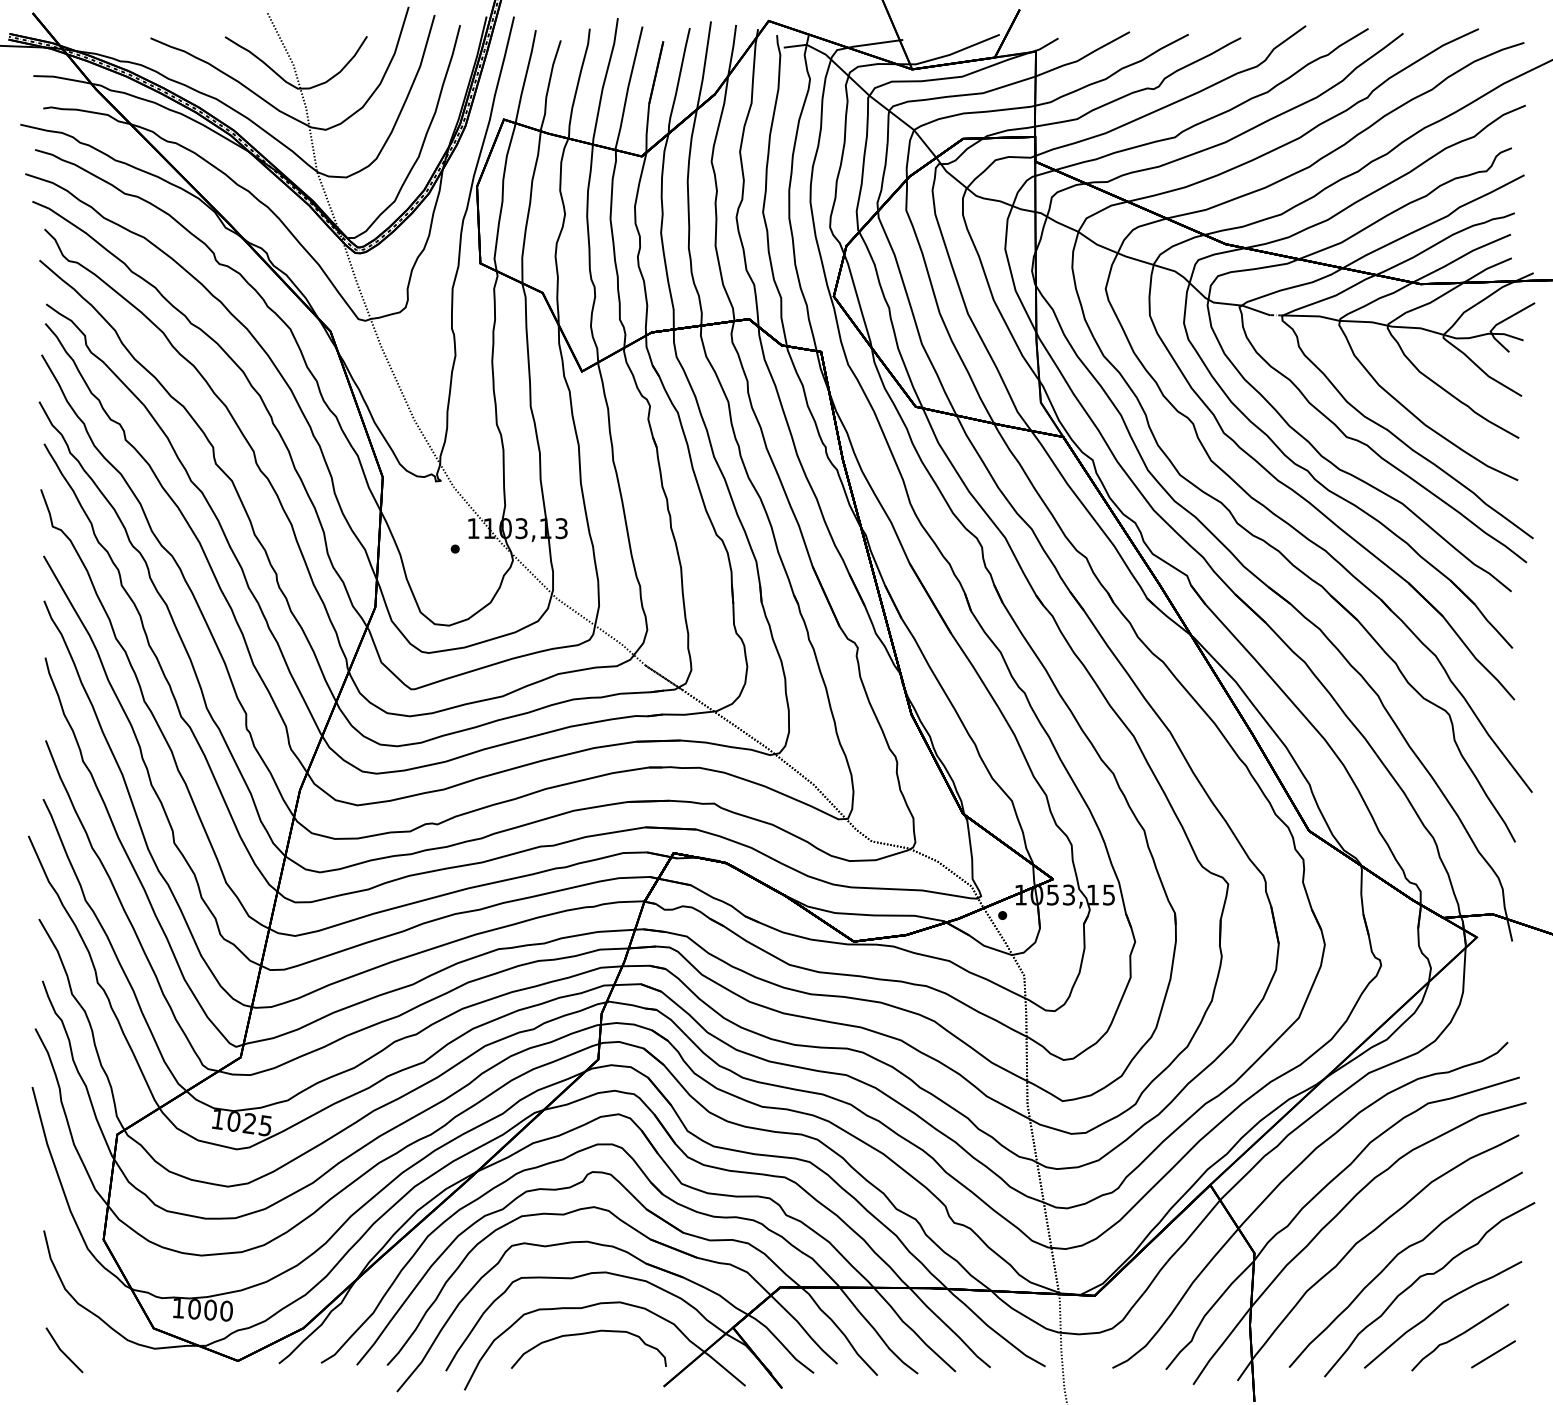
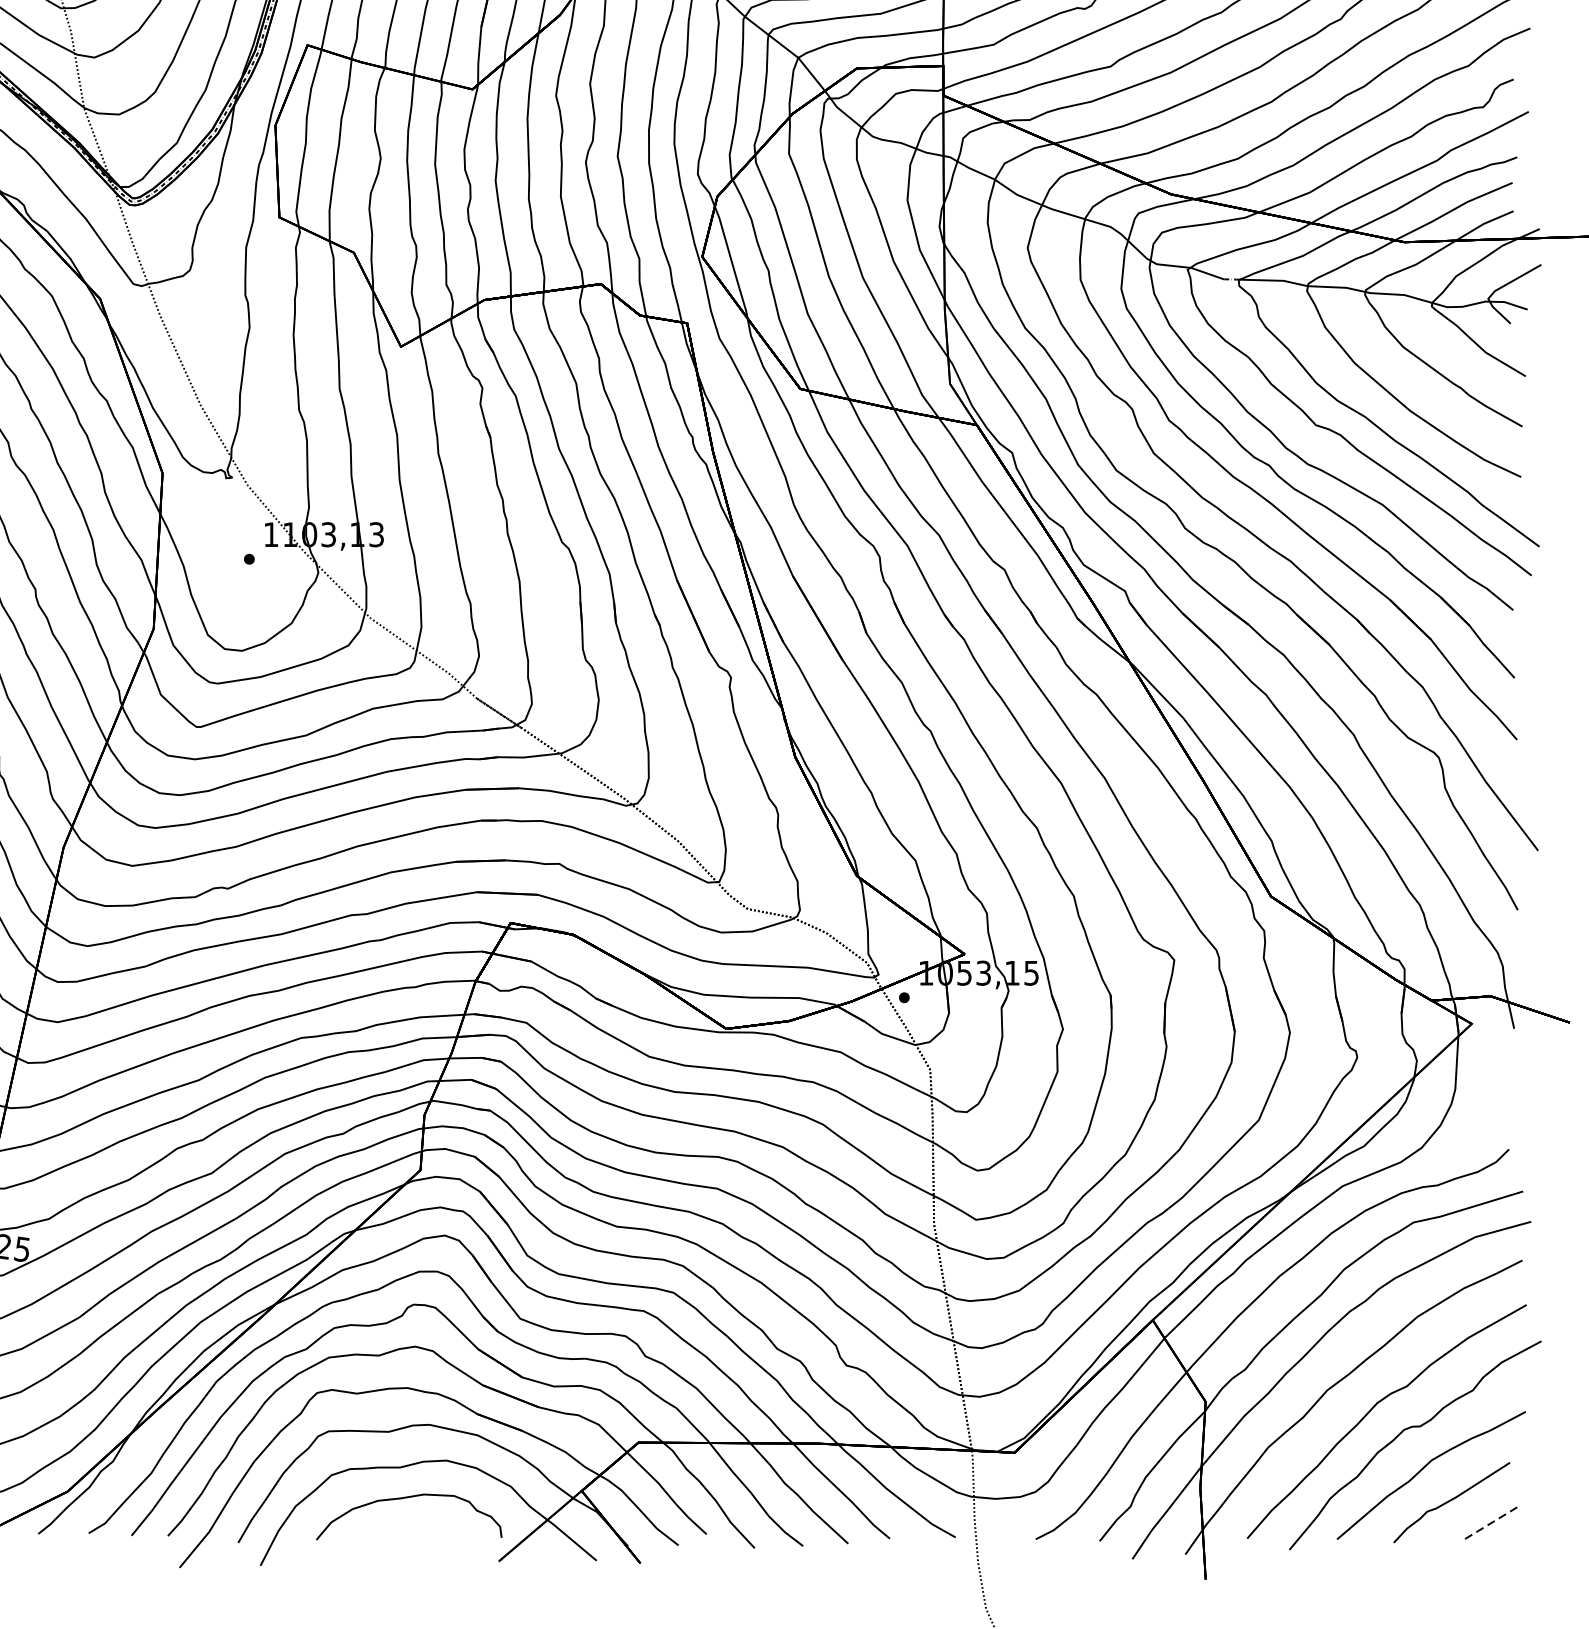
line: (1493, 1354) -> (1491, 1522), solid -> dashed

